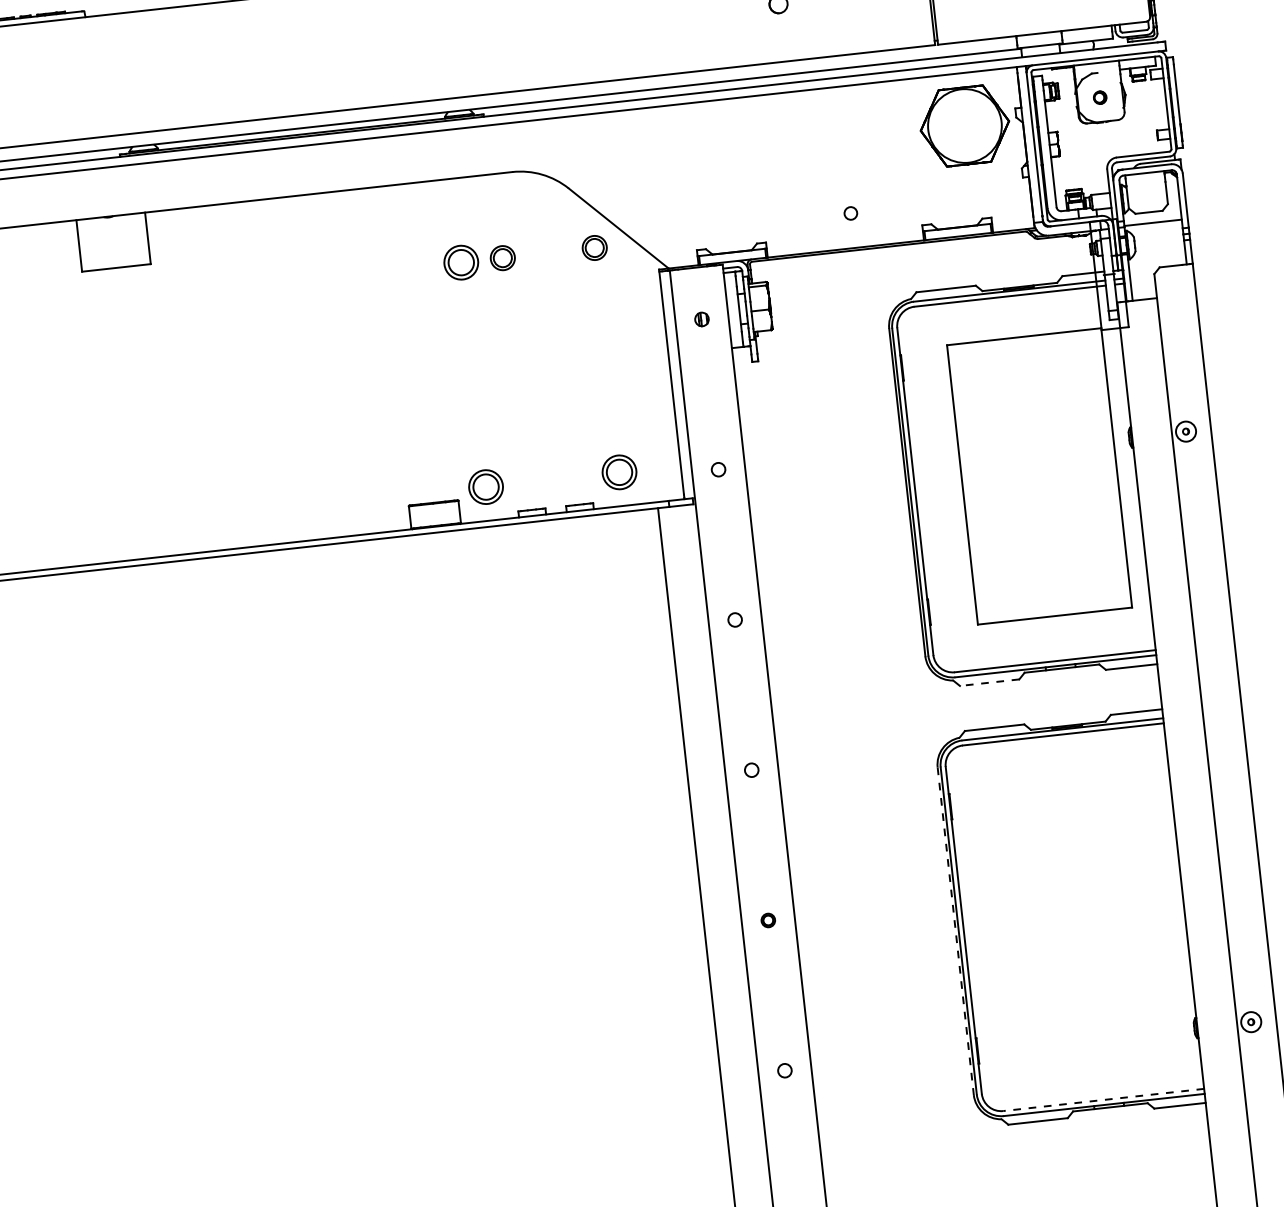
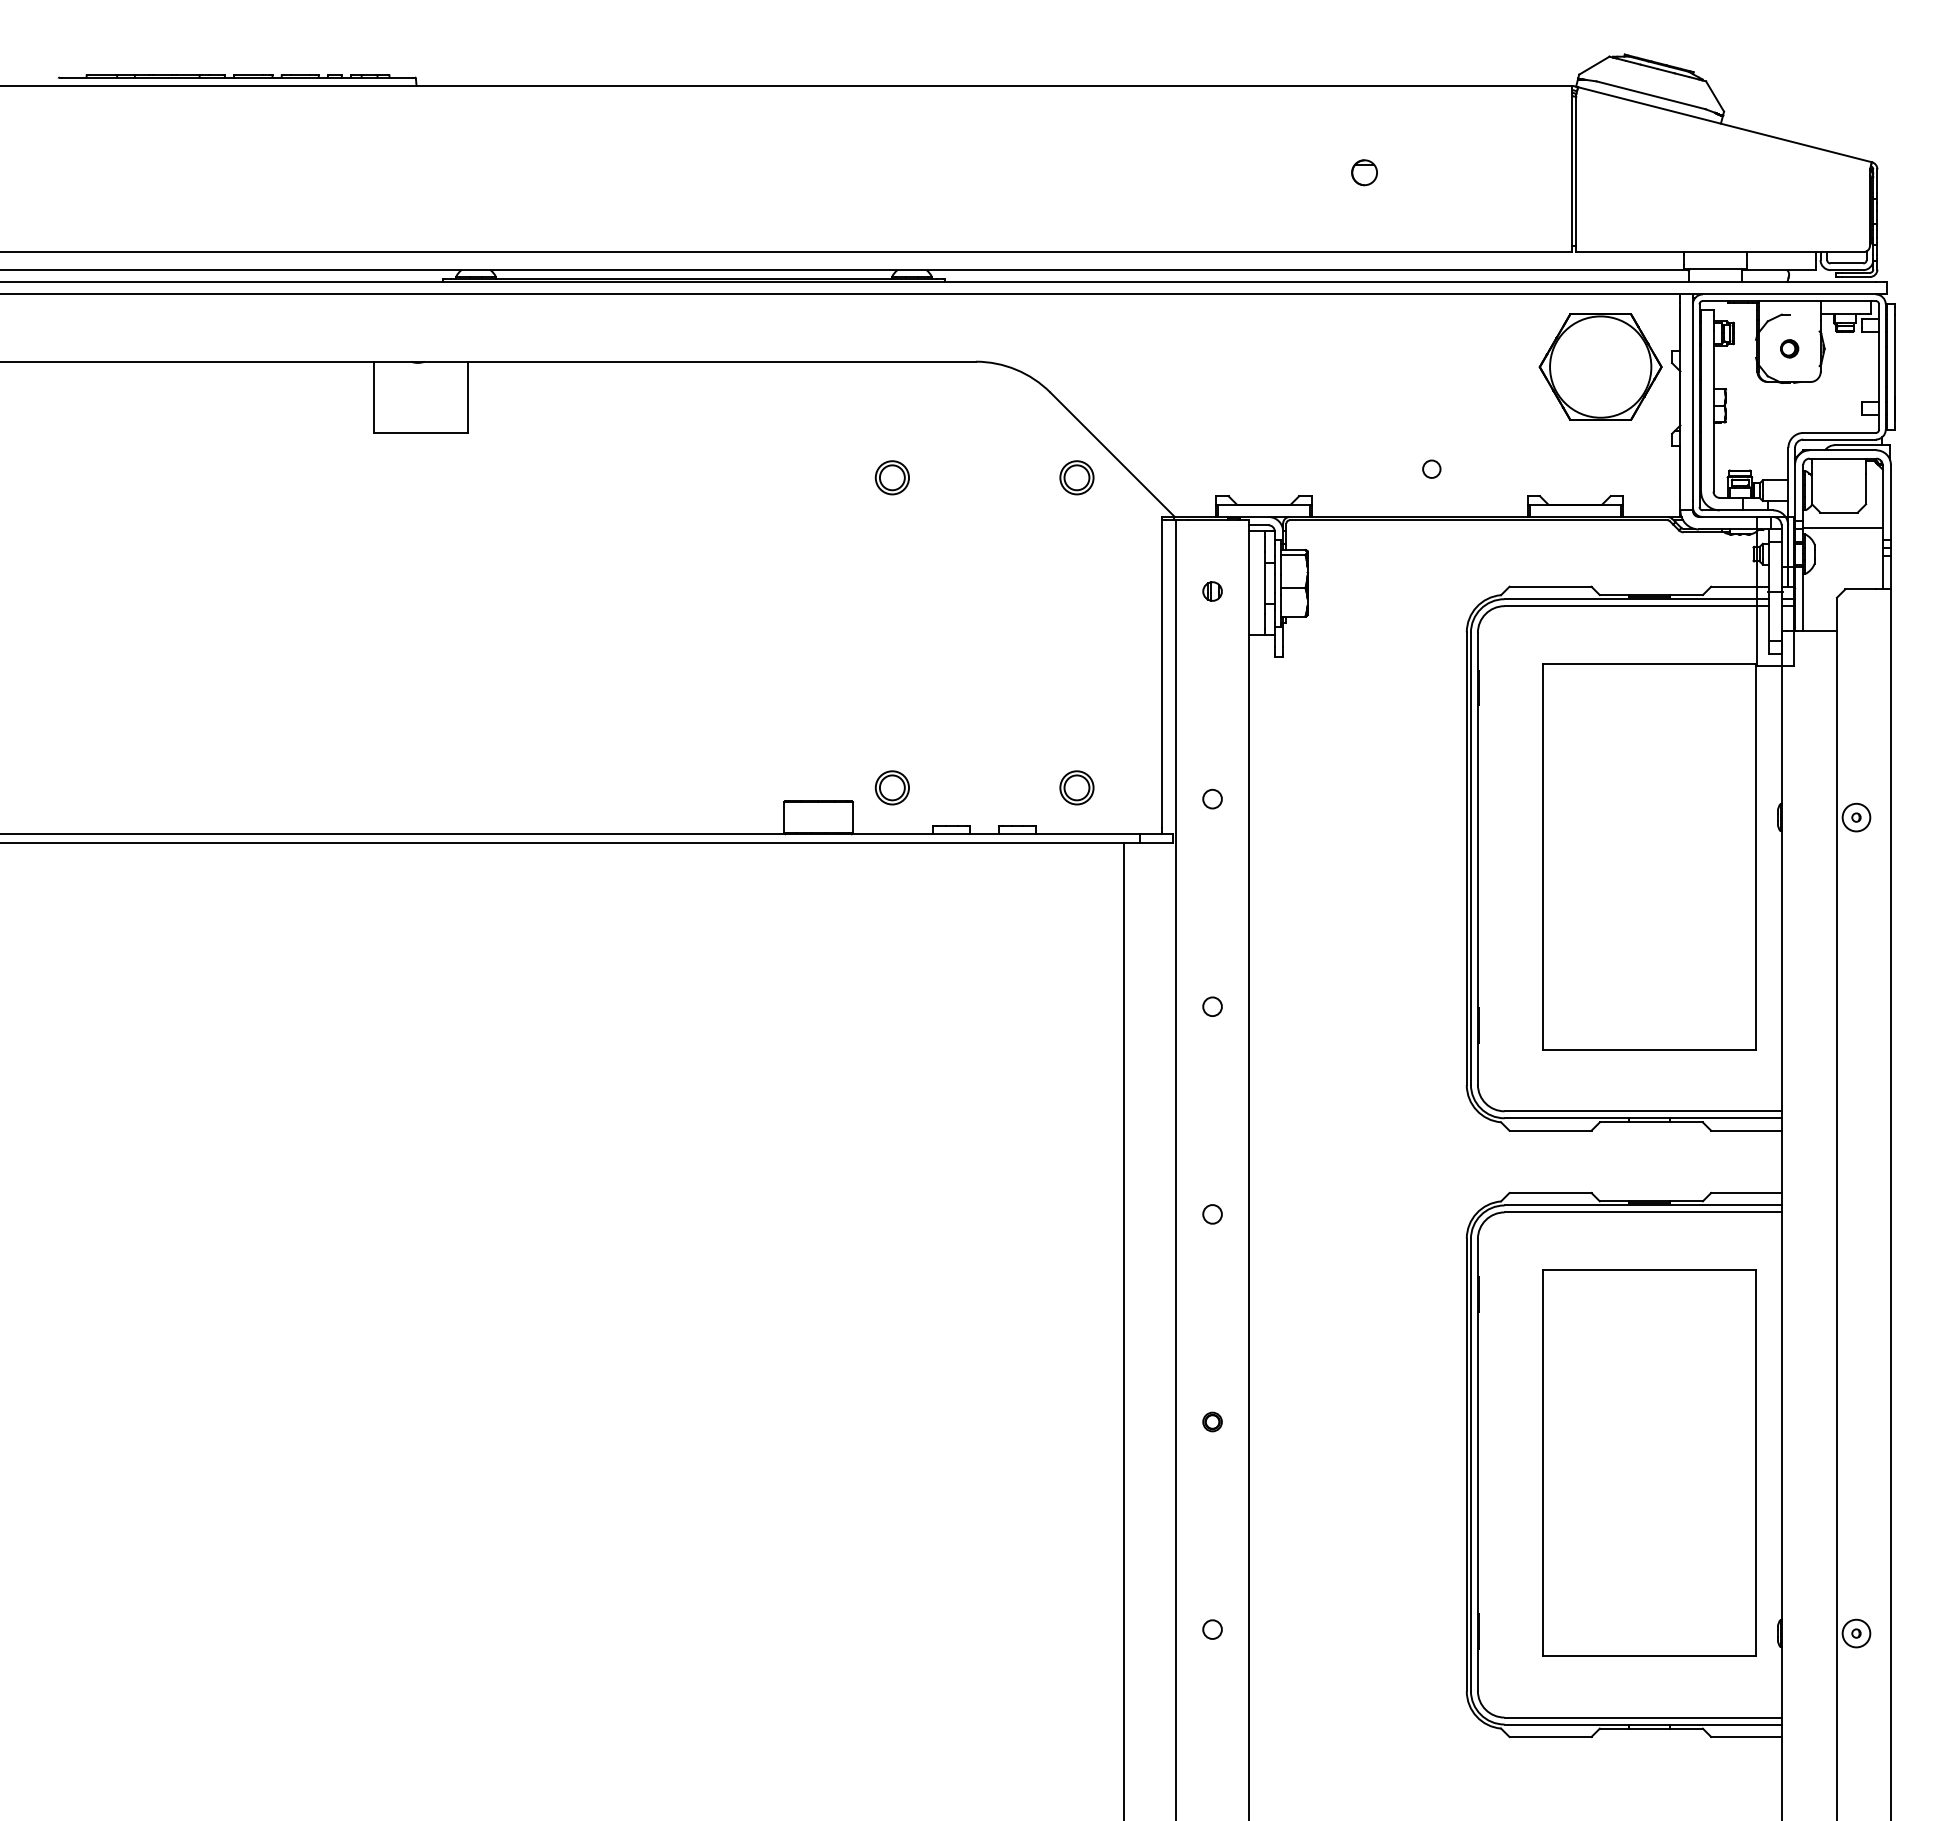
part: (502, 257) -> (949, 477), removed
part: (460, 262) -> (891, 477), size x0.71
part: (619, 472) -> (1076, 787), size x0.71
part: (485, 486) -> (891, 787), size x0.71
line: (989, 682) -> (1550, 1130), dashed -> solid
part: (1087, 914) -> (1649, 1462), added
line: (955, 931) -> (1466, 1465), dashed -> solid
line: (1103, 1099) -> (1643, 1717), dashed -> solid

